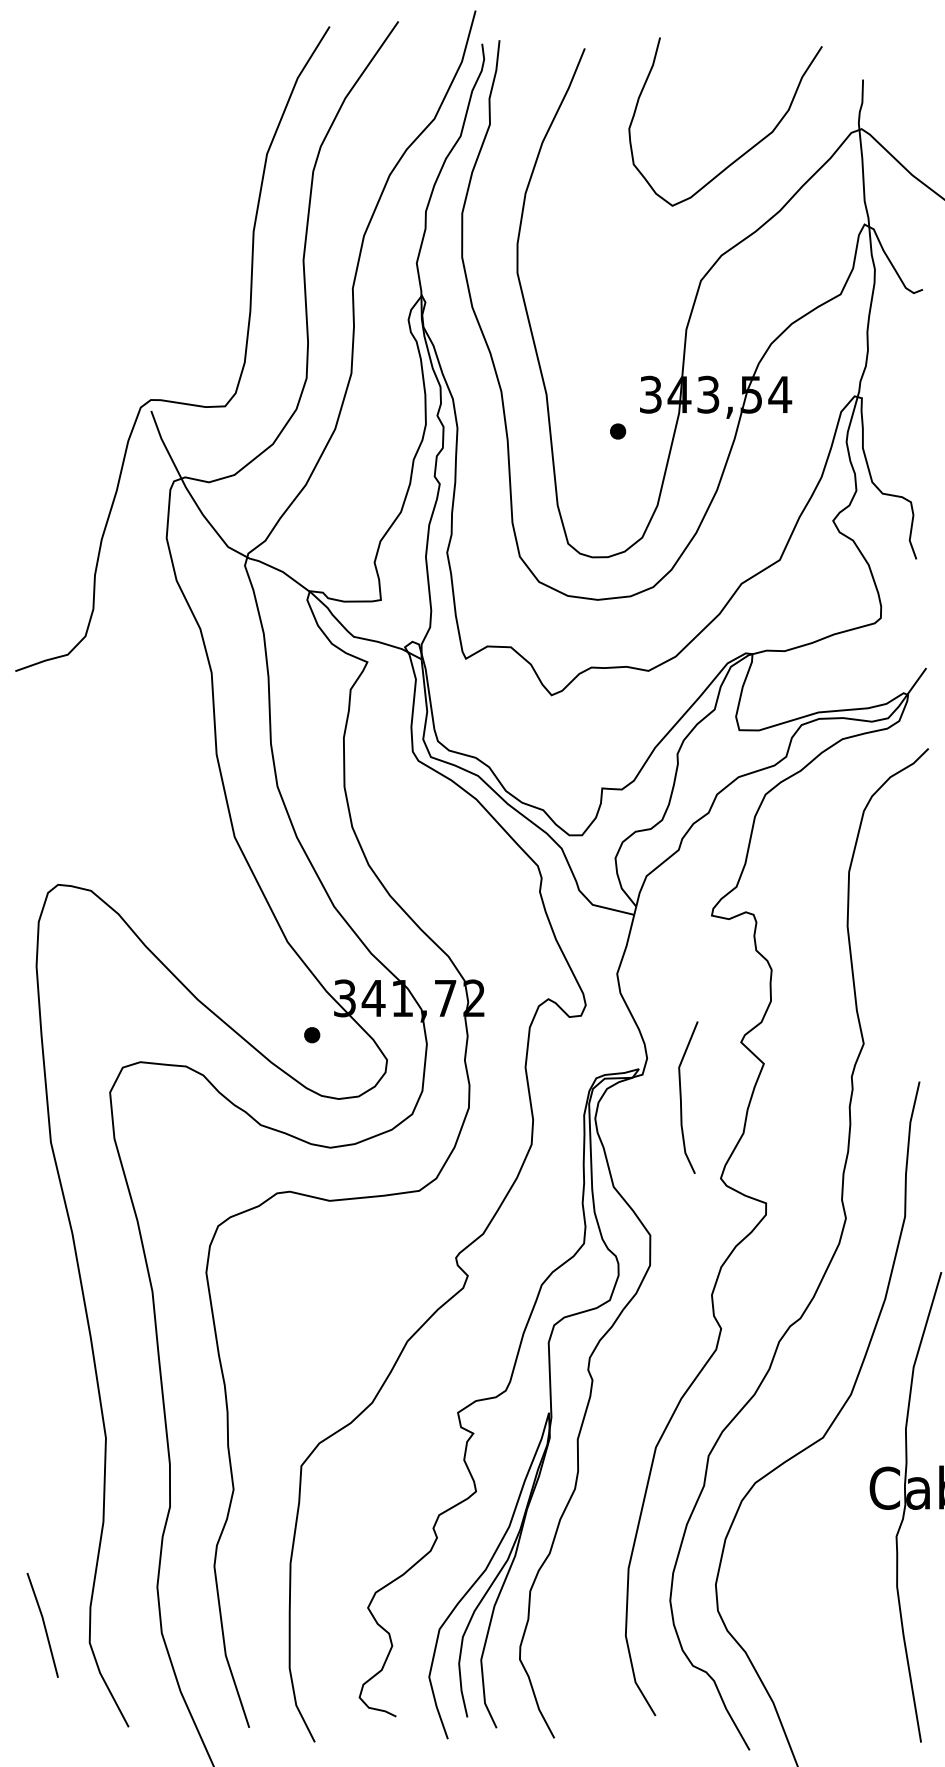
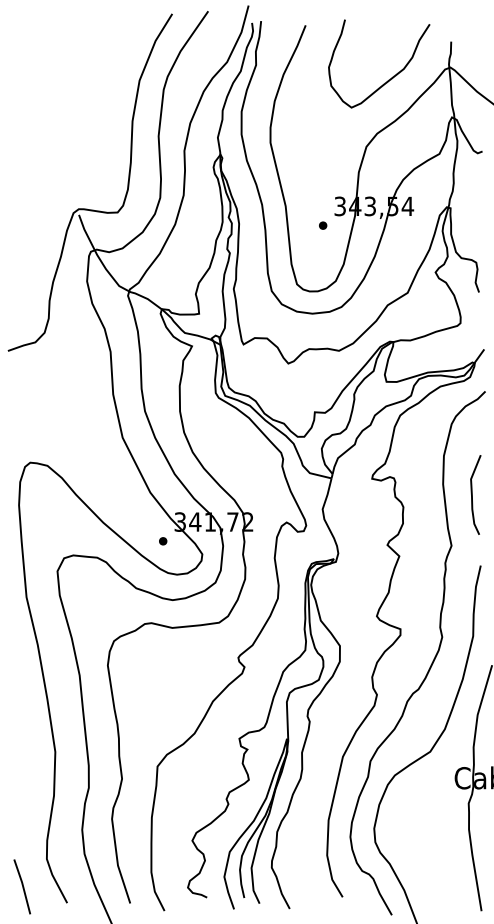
curve: (681, 1096) -> (472, 494), moved
line: (43, 1624) -> (22, 886), moved

